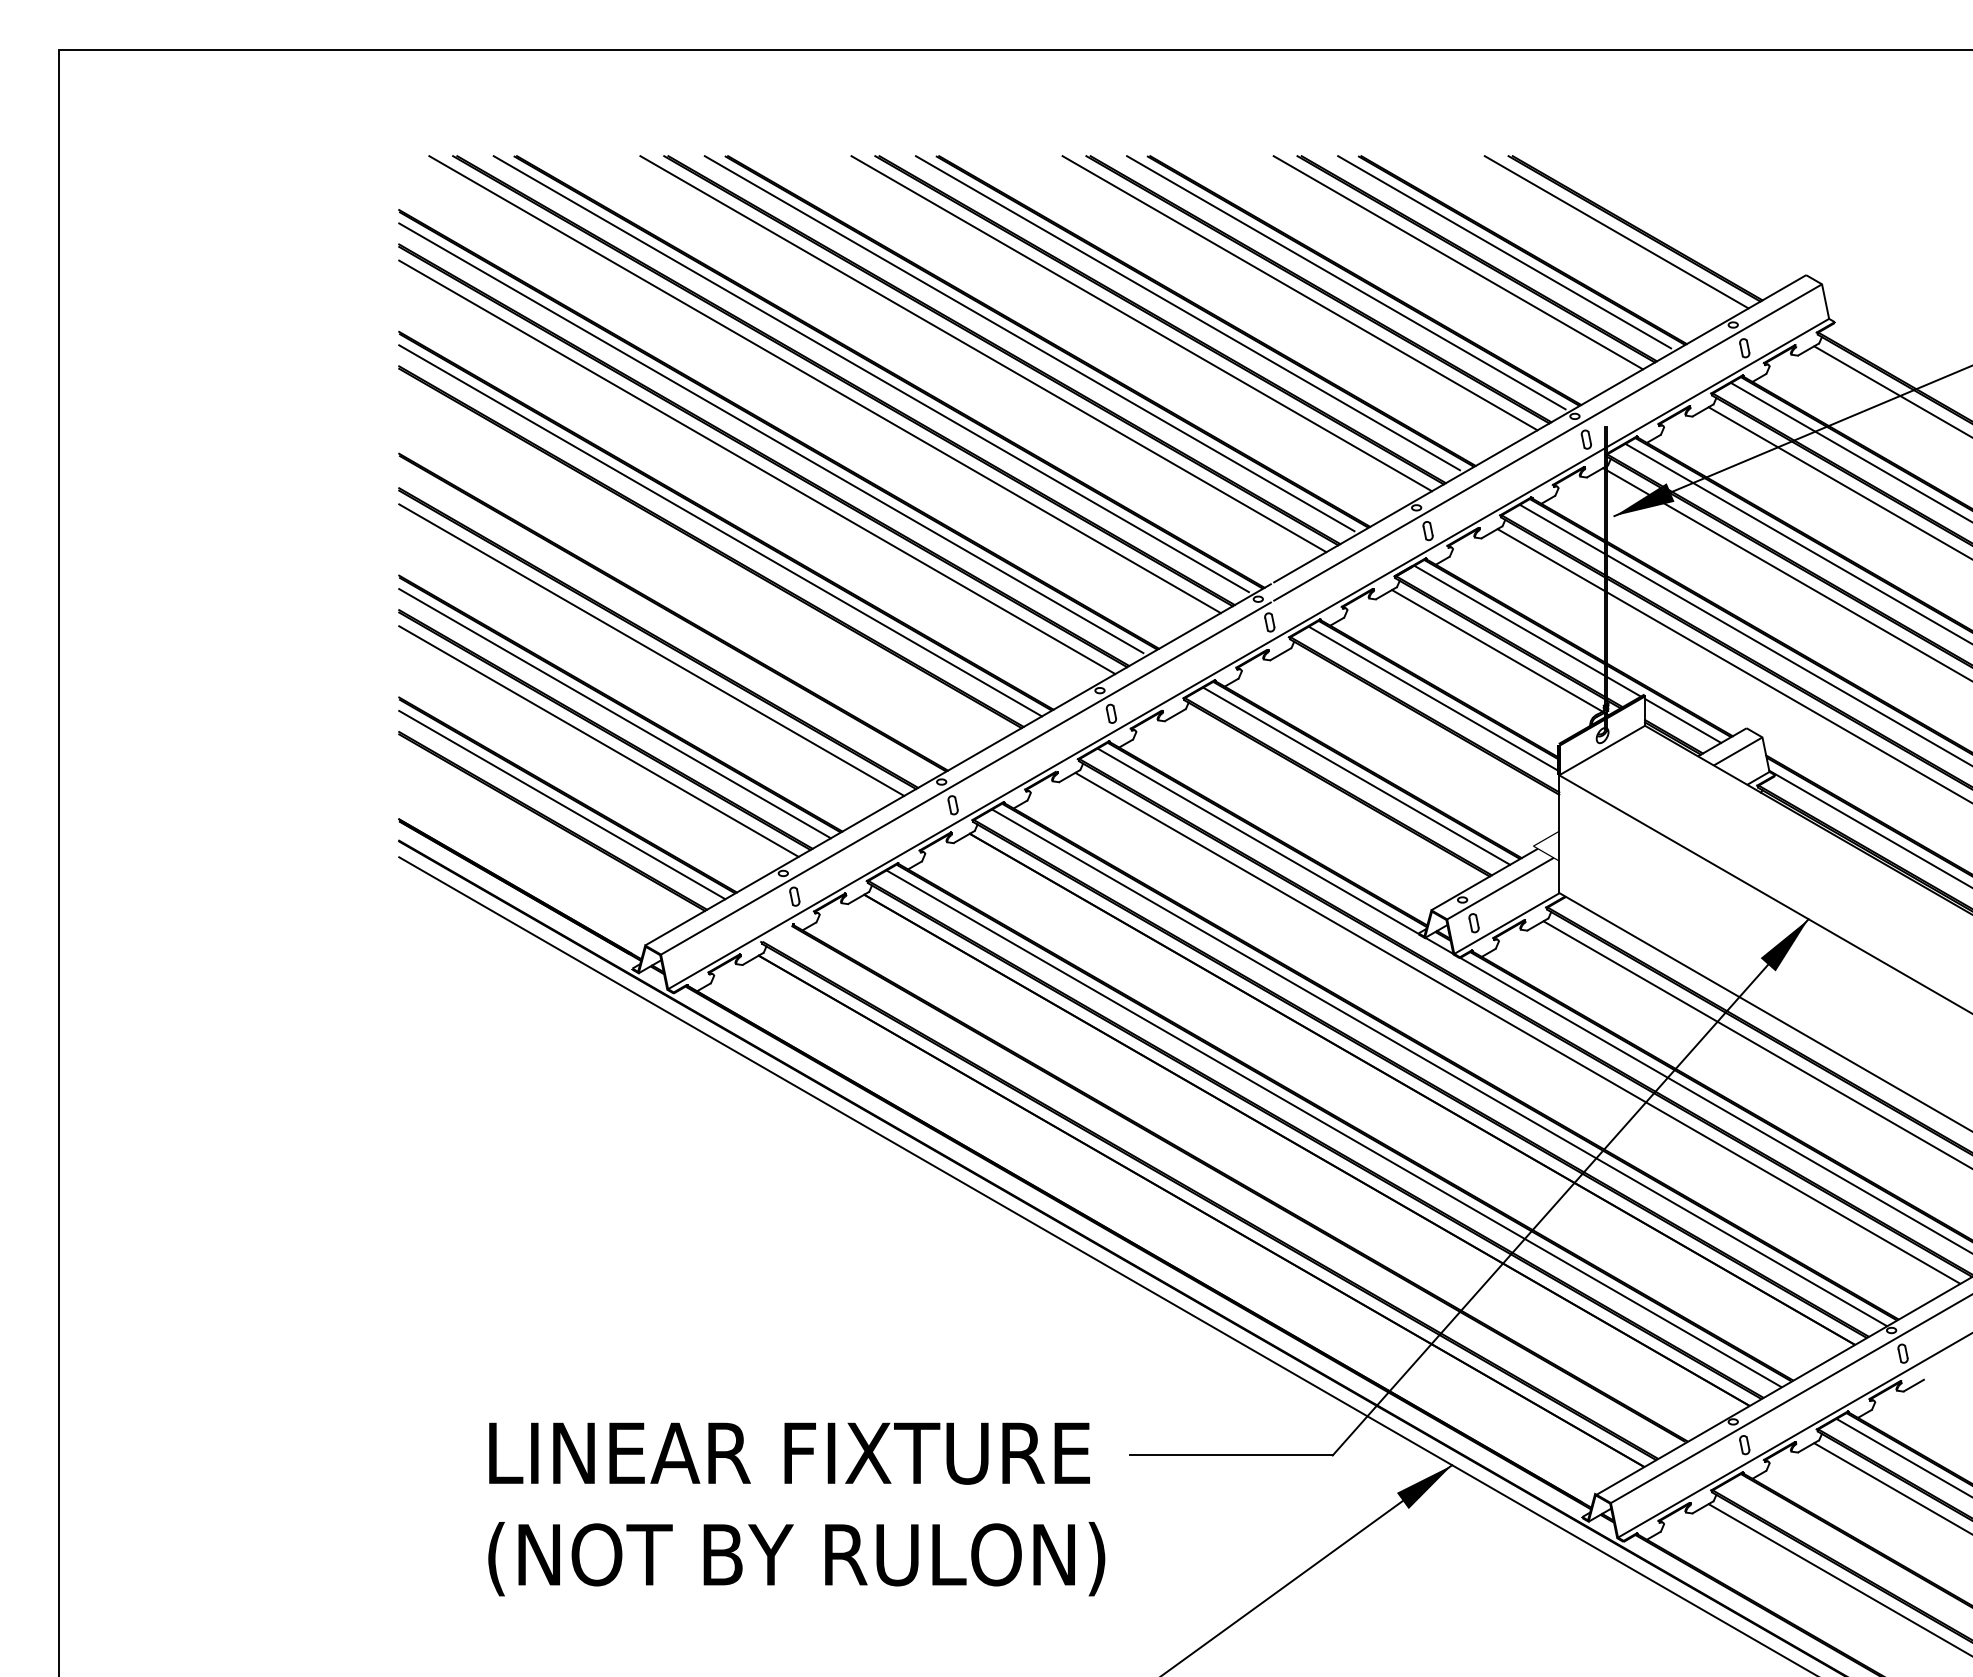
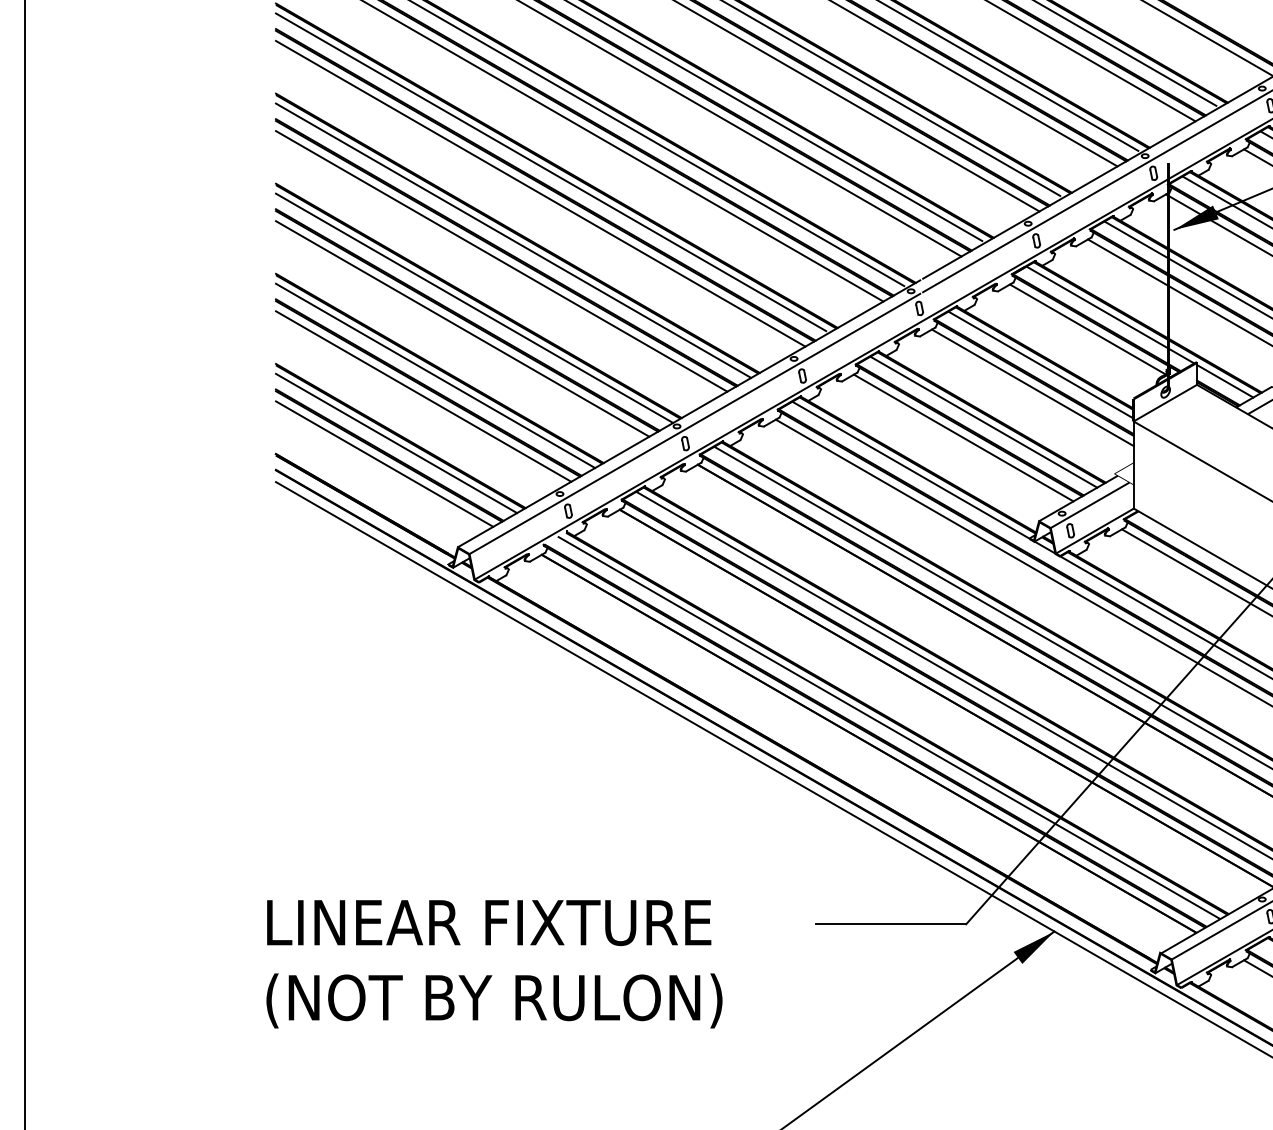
line: (704, 558) -> (501, 261), added
line: (667, 622) -> (474, 308), added
line: (1422, 729) -> (1032, 387), added
line: (1329, 797) -> (963, 437), added
line: (546, 832) -> (384, 463), added
line: (1228, 1189) -> (889, 727), added
text: (796, 1509) -> (494, 964), moved

